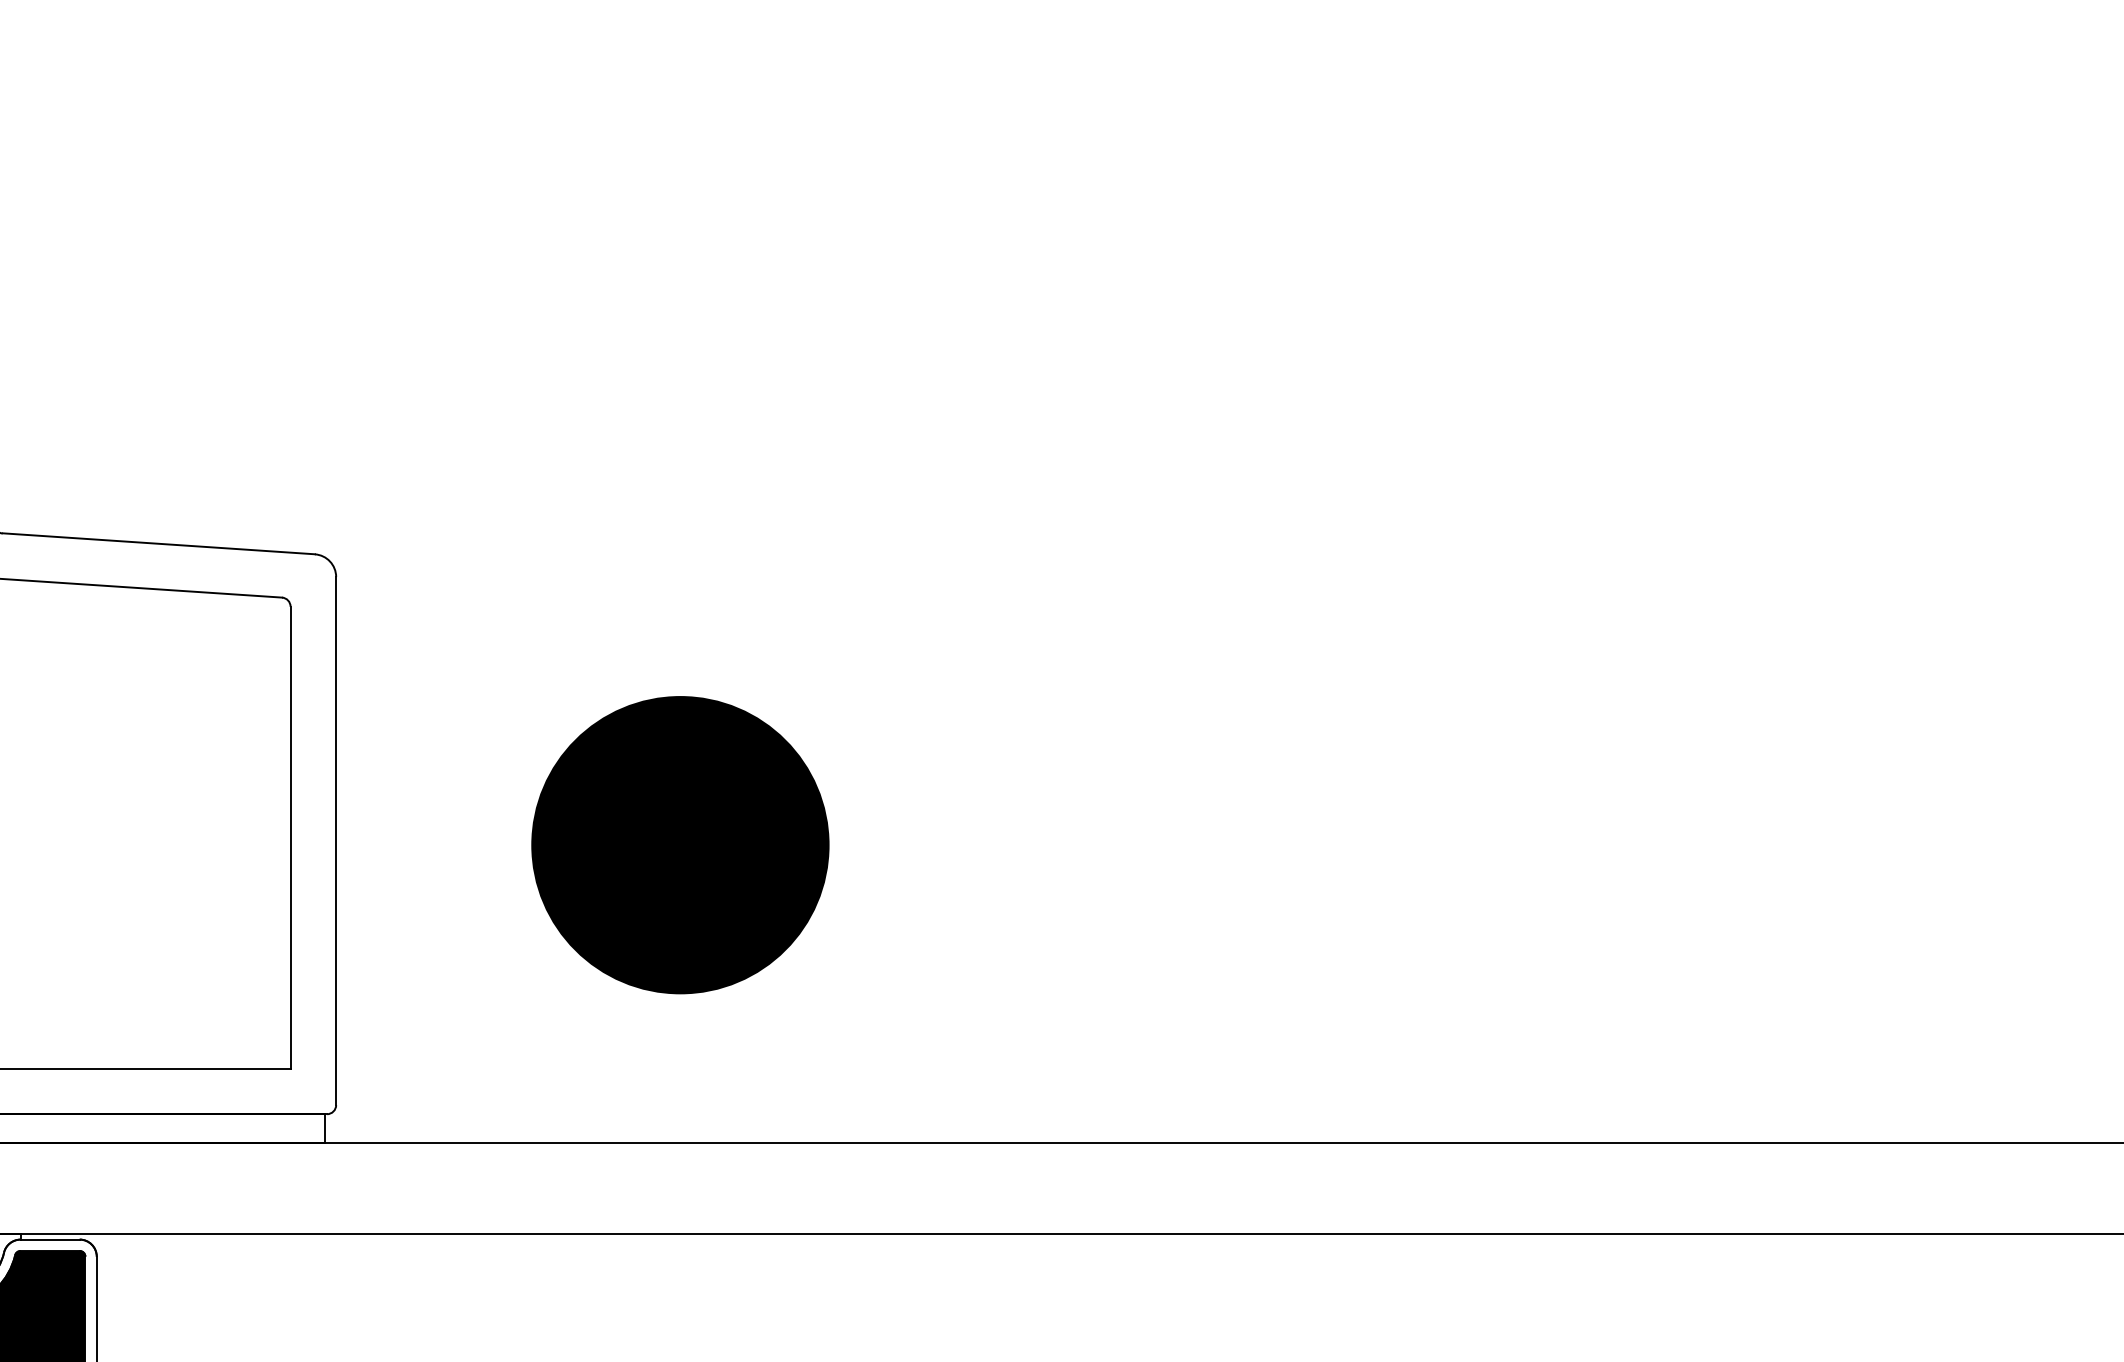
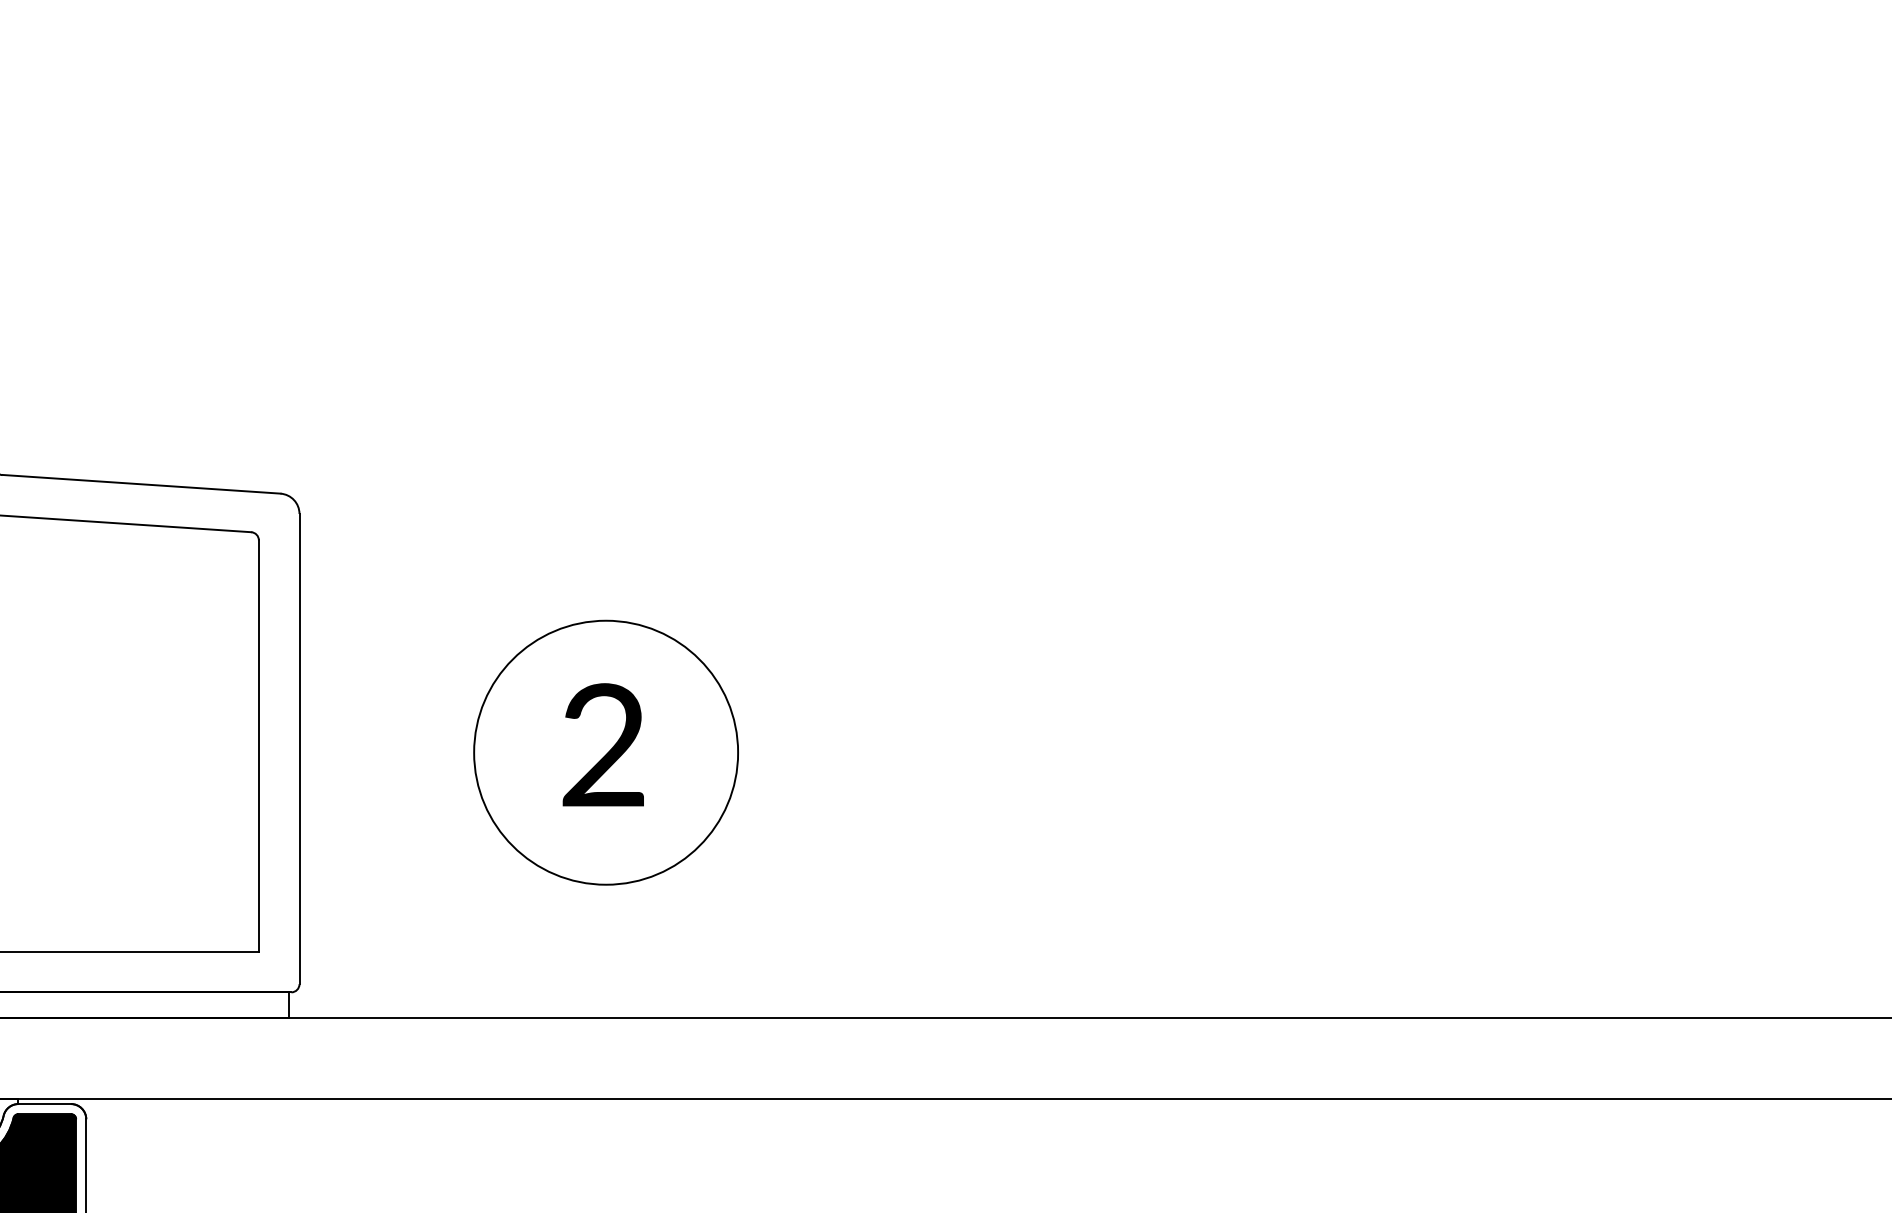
fill: (680, 844) -> (606, 752), removed

